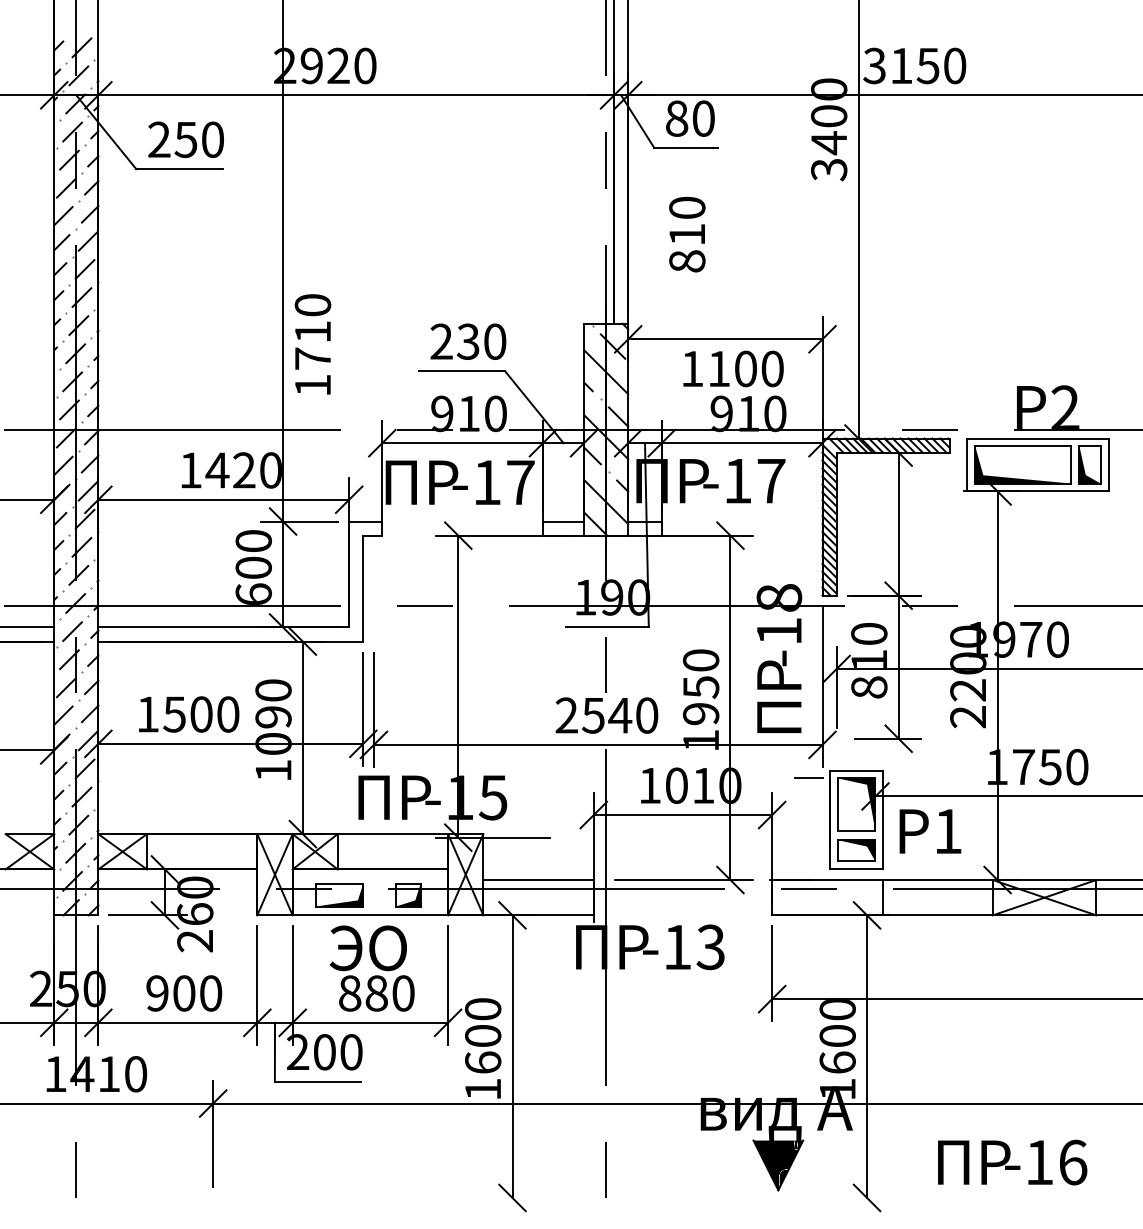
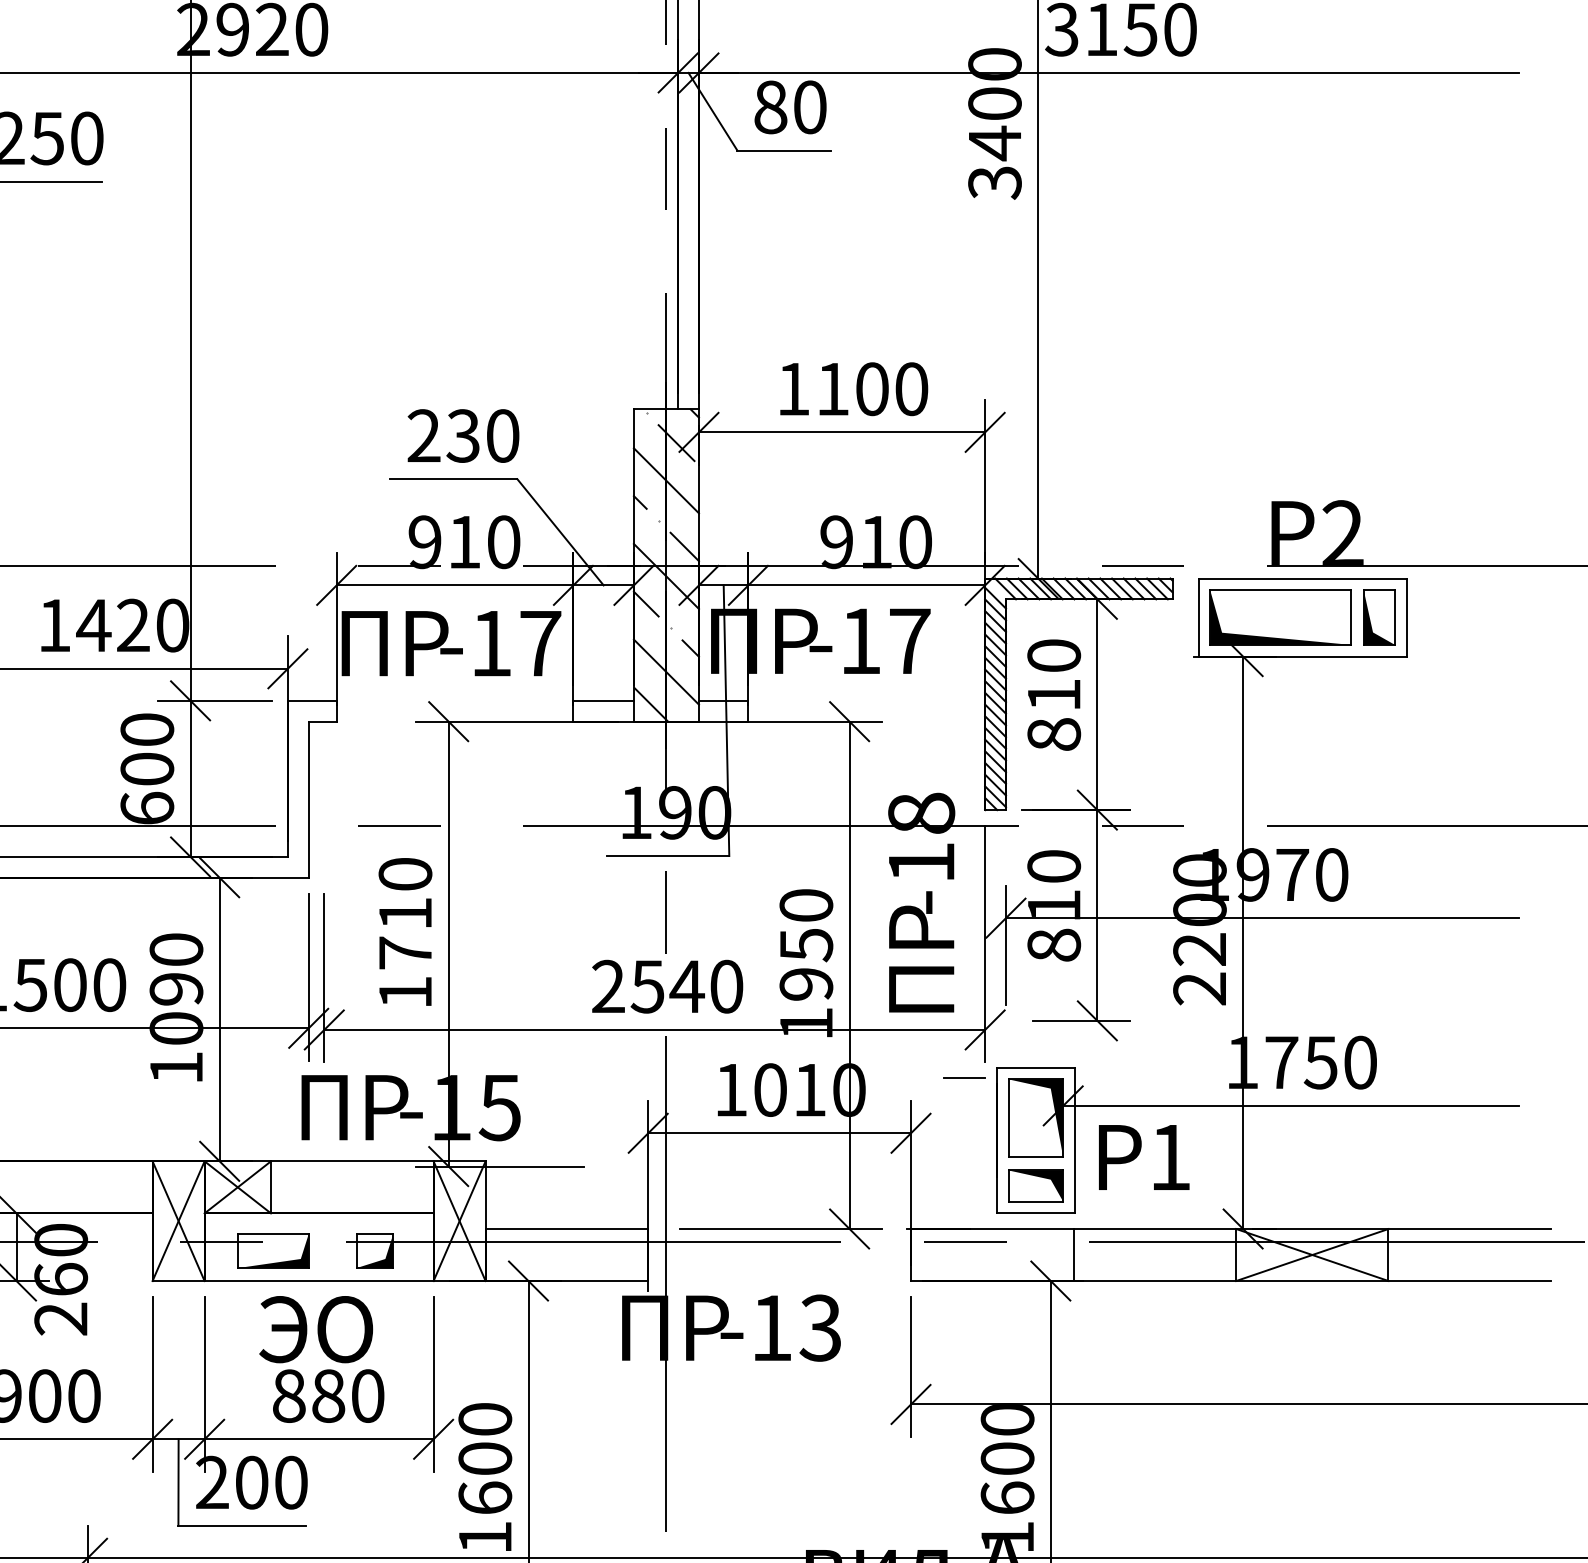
text: (687, 234) -> (1054, 694), moved
text: (312, 344) -> (404, 932), moved
text: (733, 368) -> (854, 388), moved

